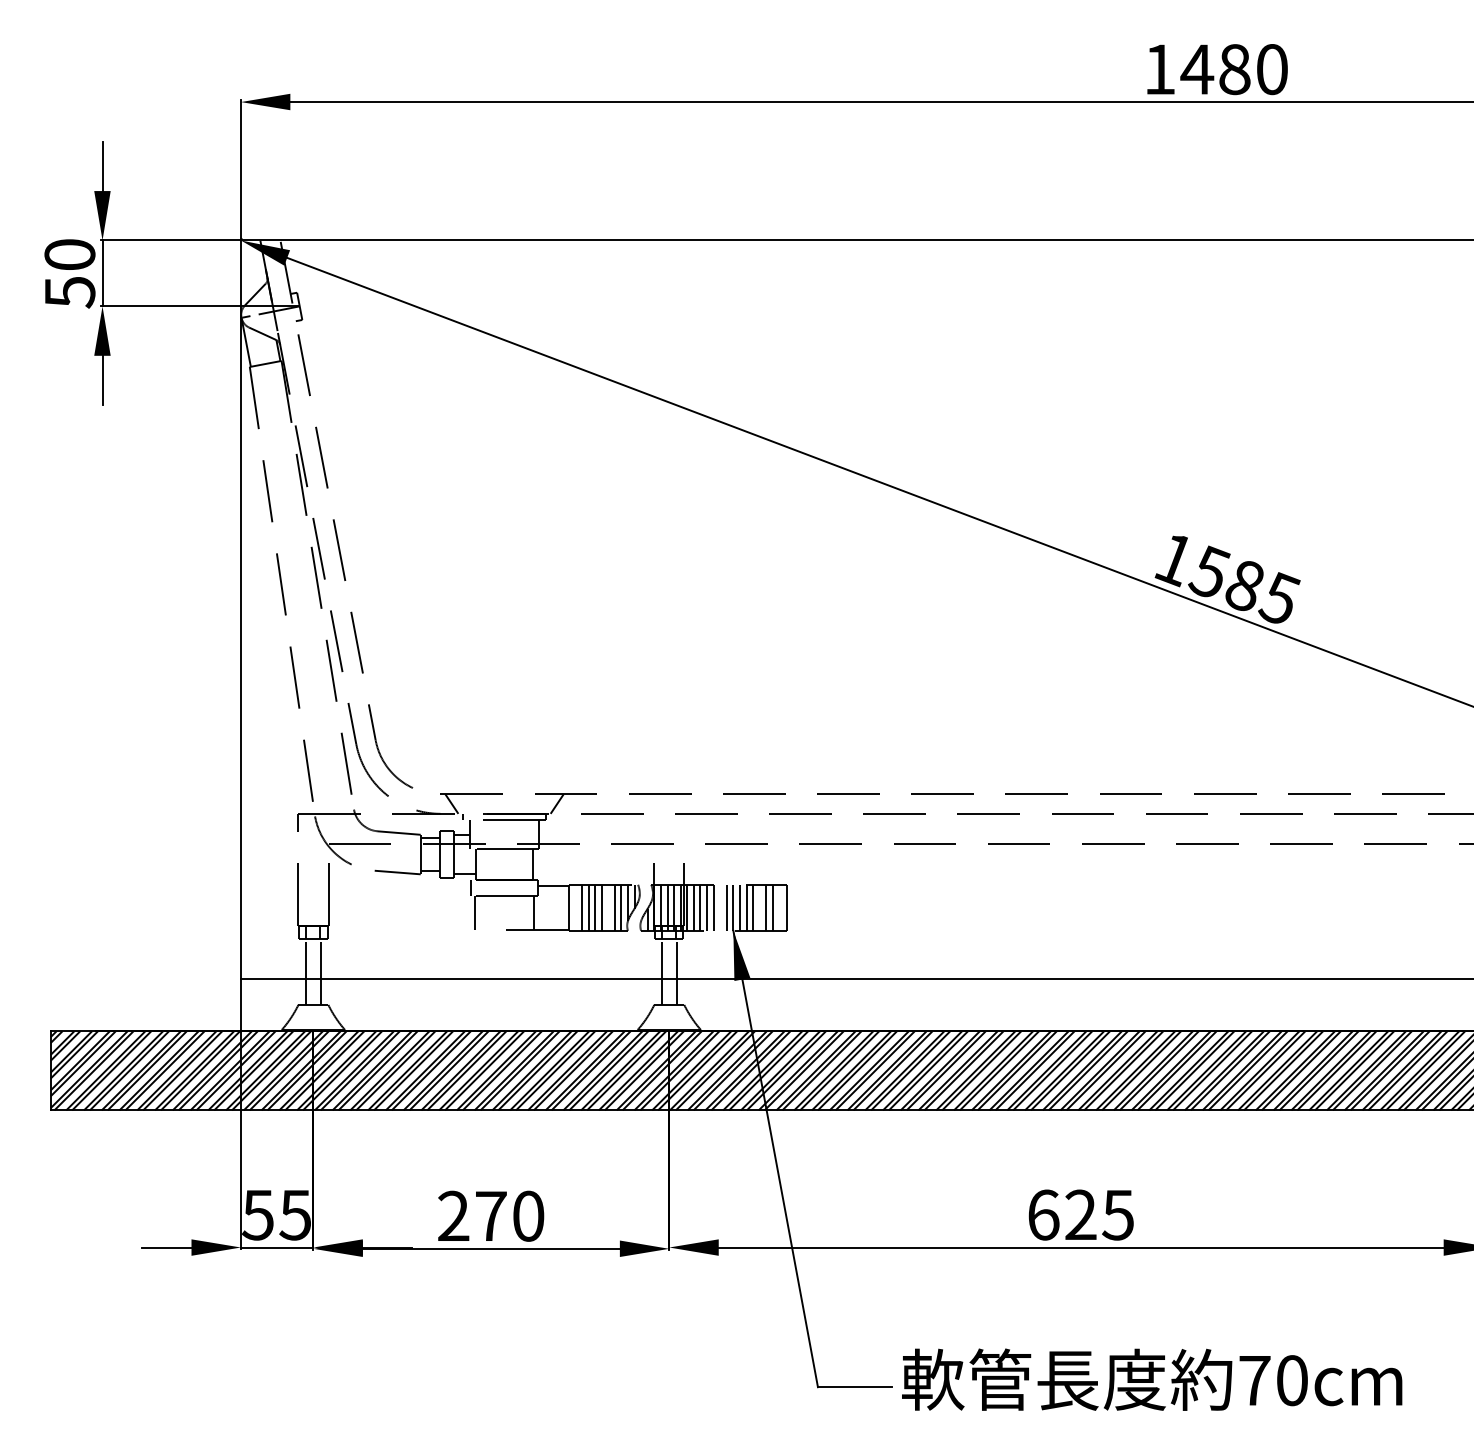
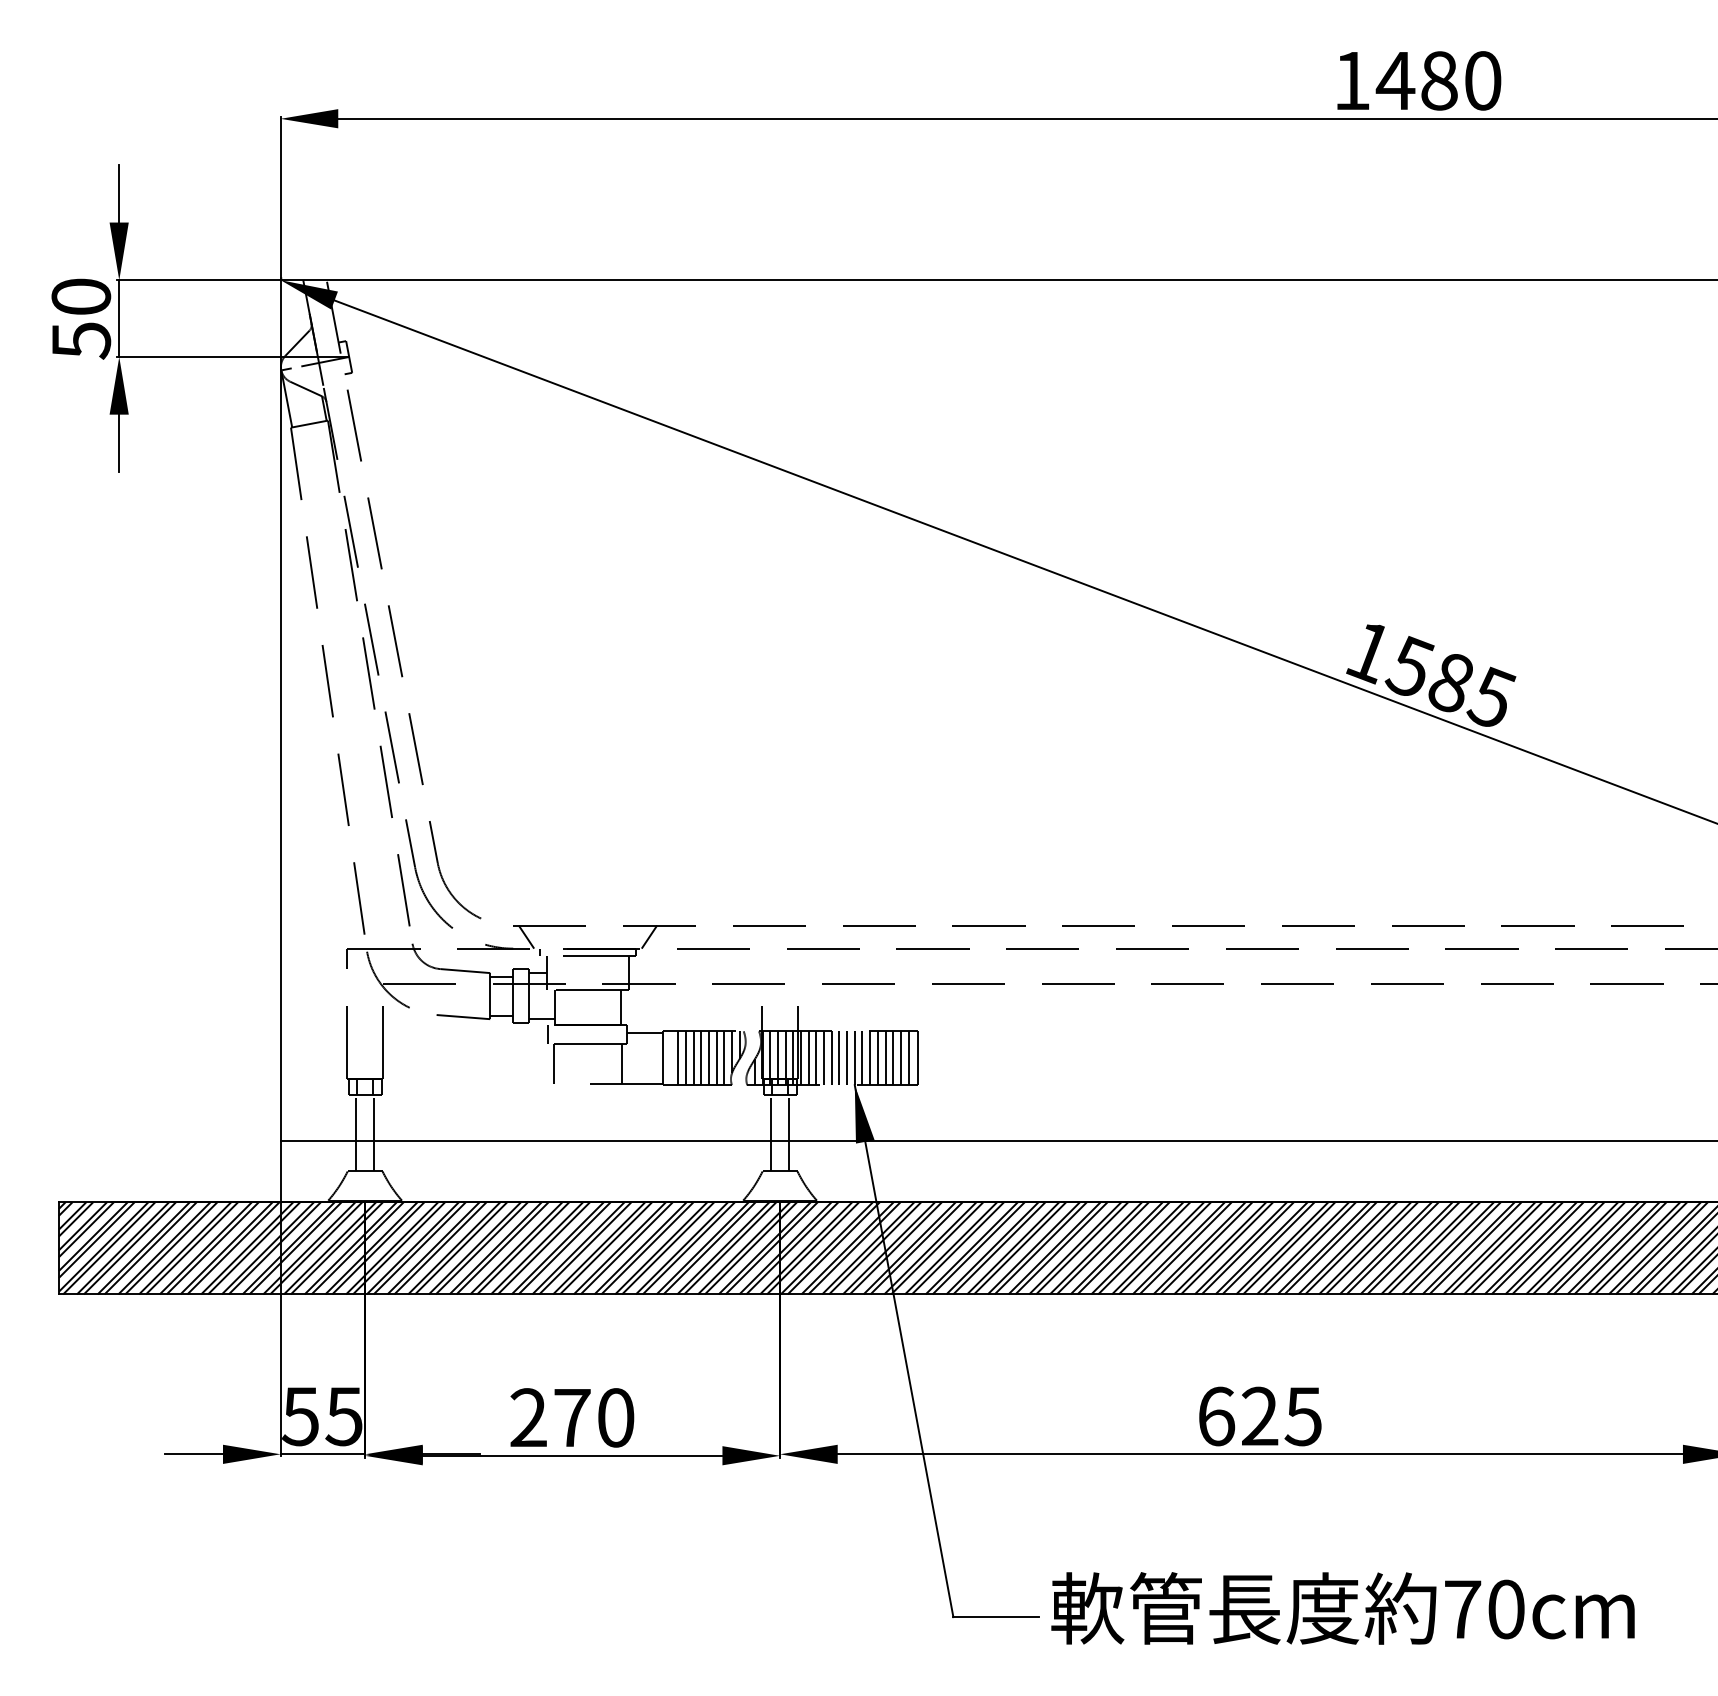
line: (607, 908) -> (708, 1058), added
line: (720, 908) -> (839, 1058), added
line: (759, 908) -> (885, 1058), added
line: (779, 908) -> (908, 1058), added

